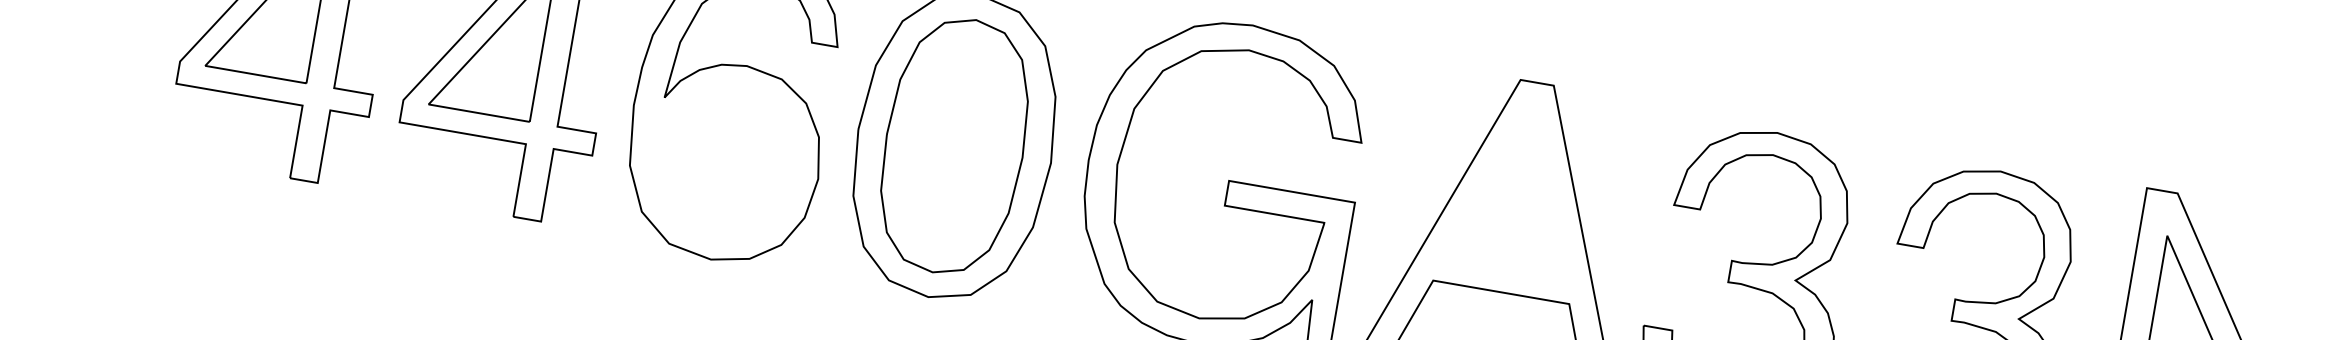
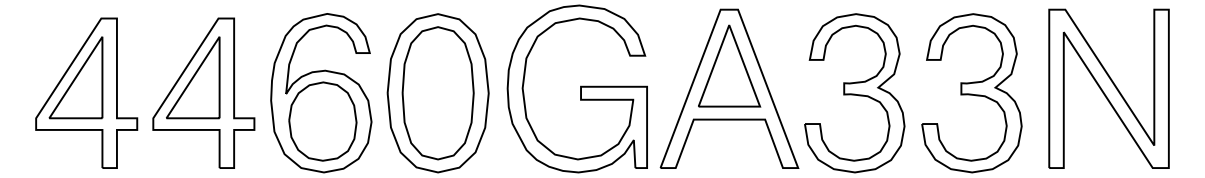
part: (724, 161) -> (322, 121), added
part: (1519, 189) -> (729, 65), added

